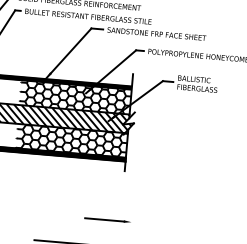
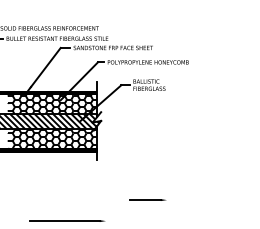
line: (107, 219) -> (147, 199), moved

